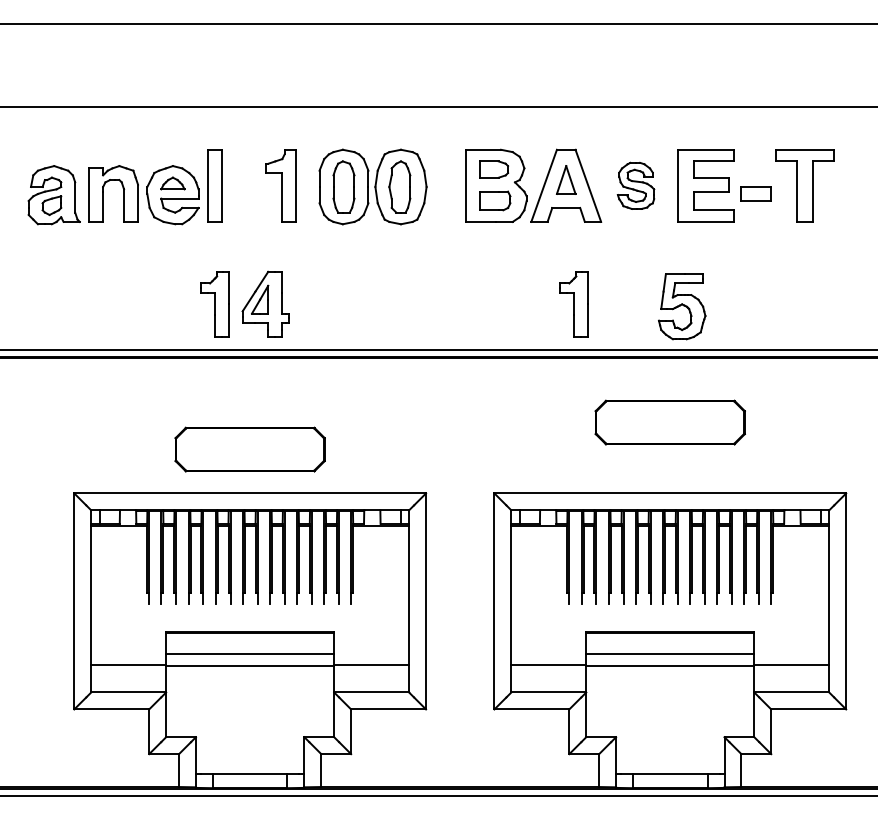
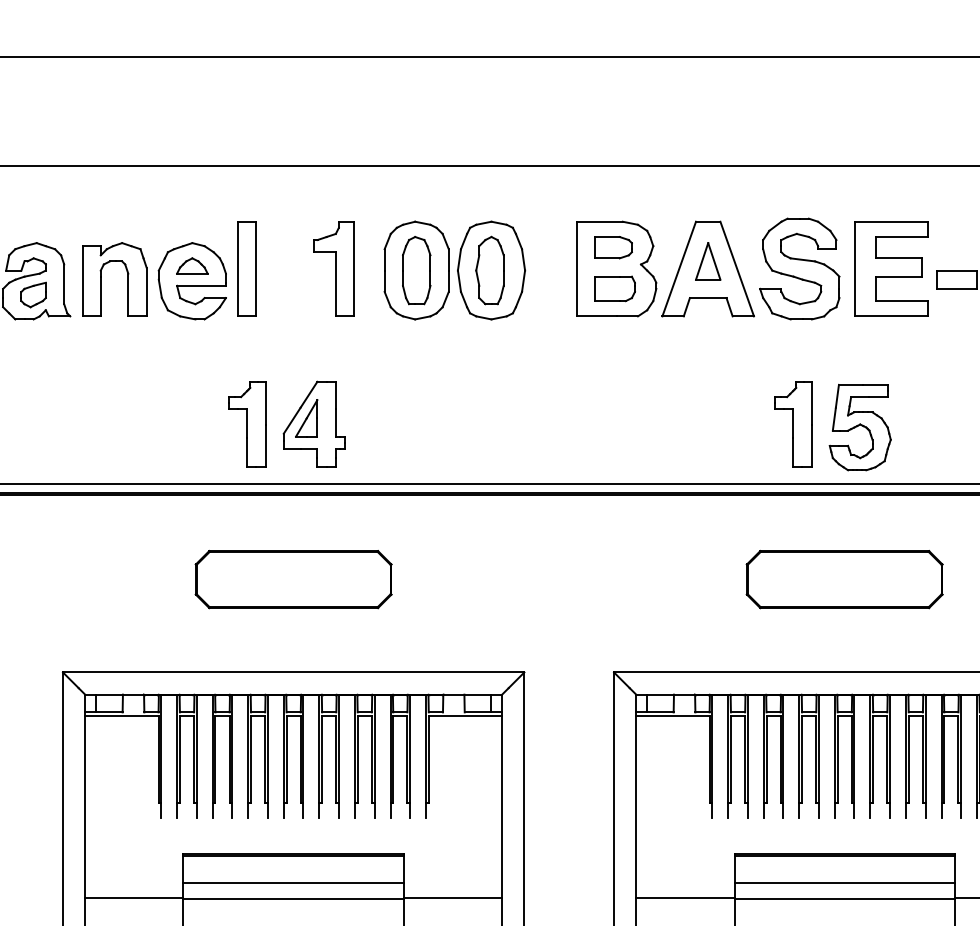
part: (635, 185) -> (799, 268), size x1.67
part: (573, 304) -> (792, 424), moved
part: (249, 449) -> (292, 579), moved

